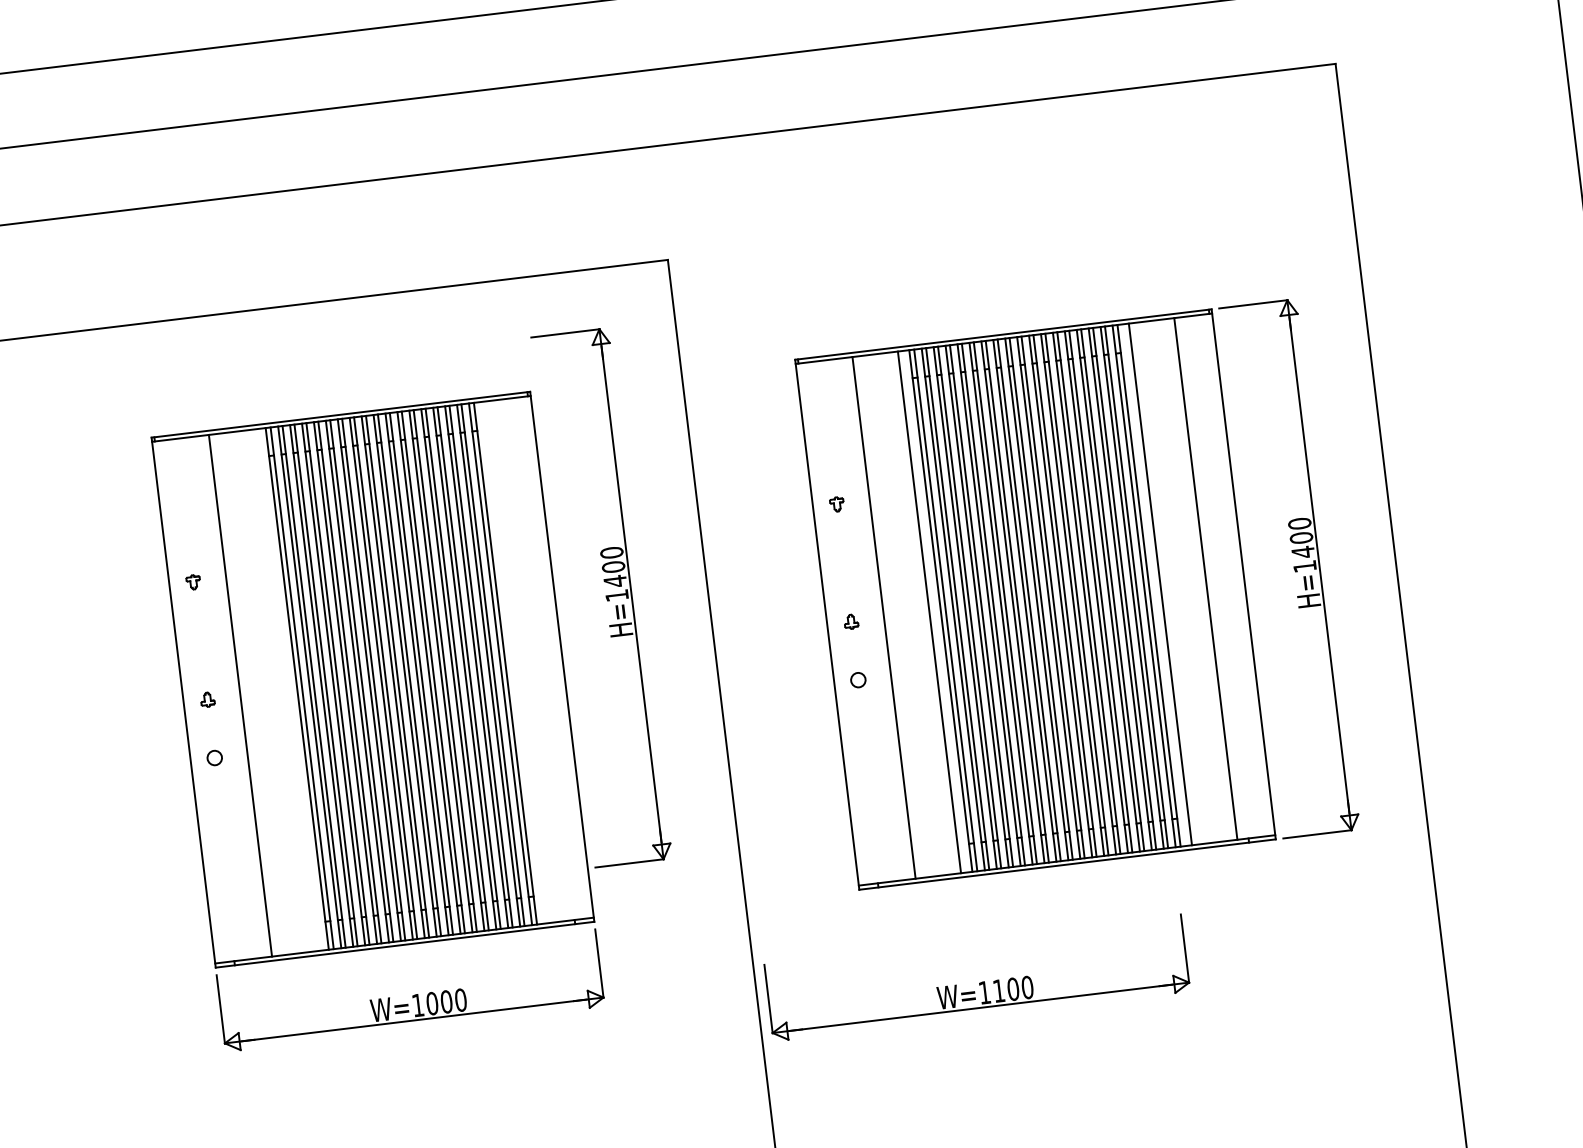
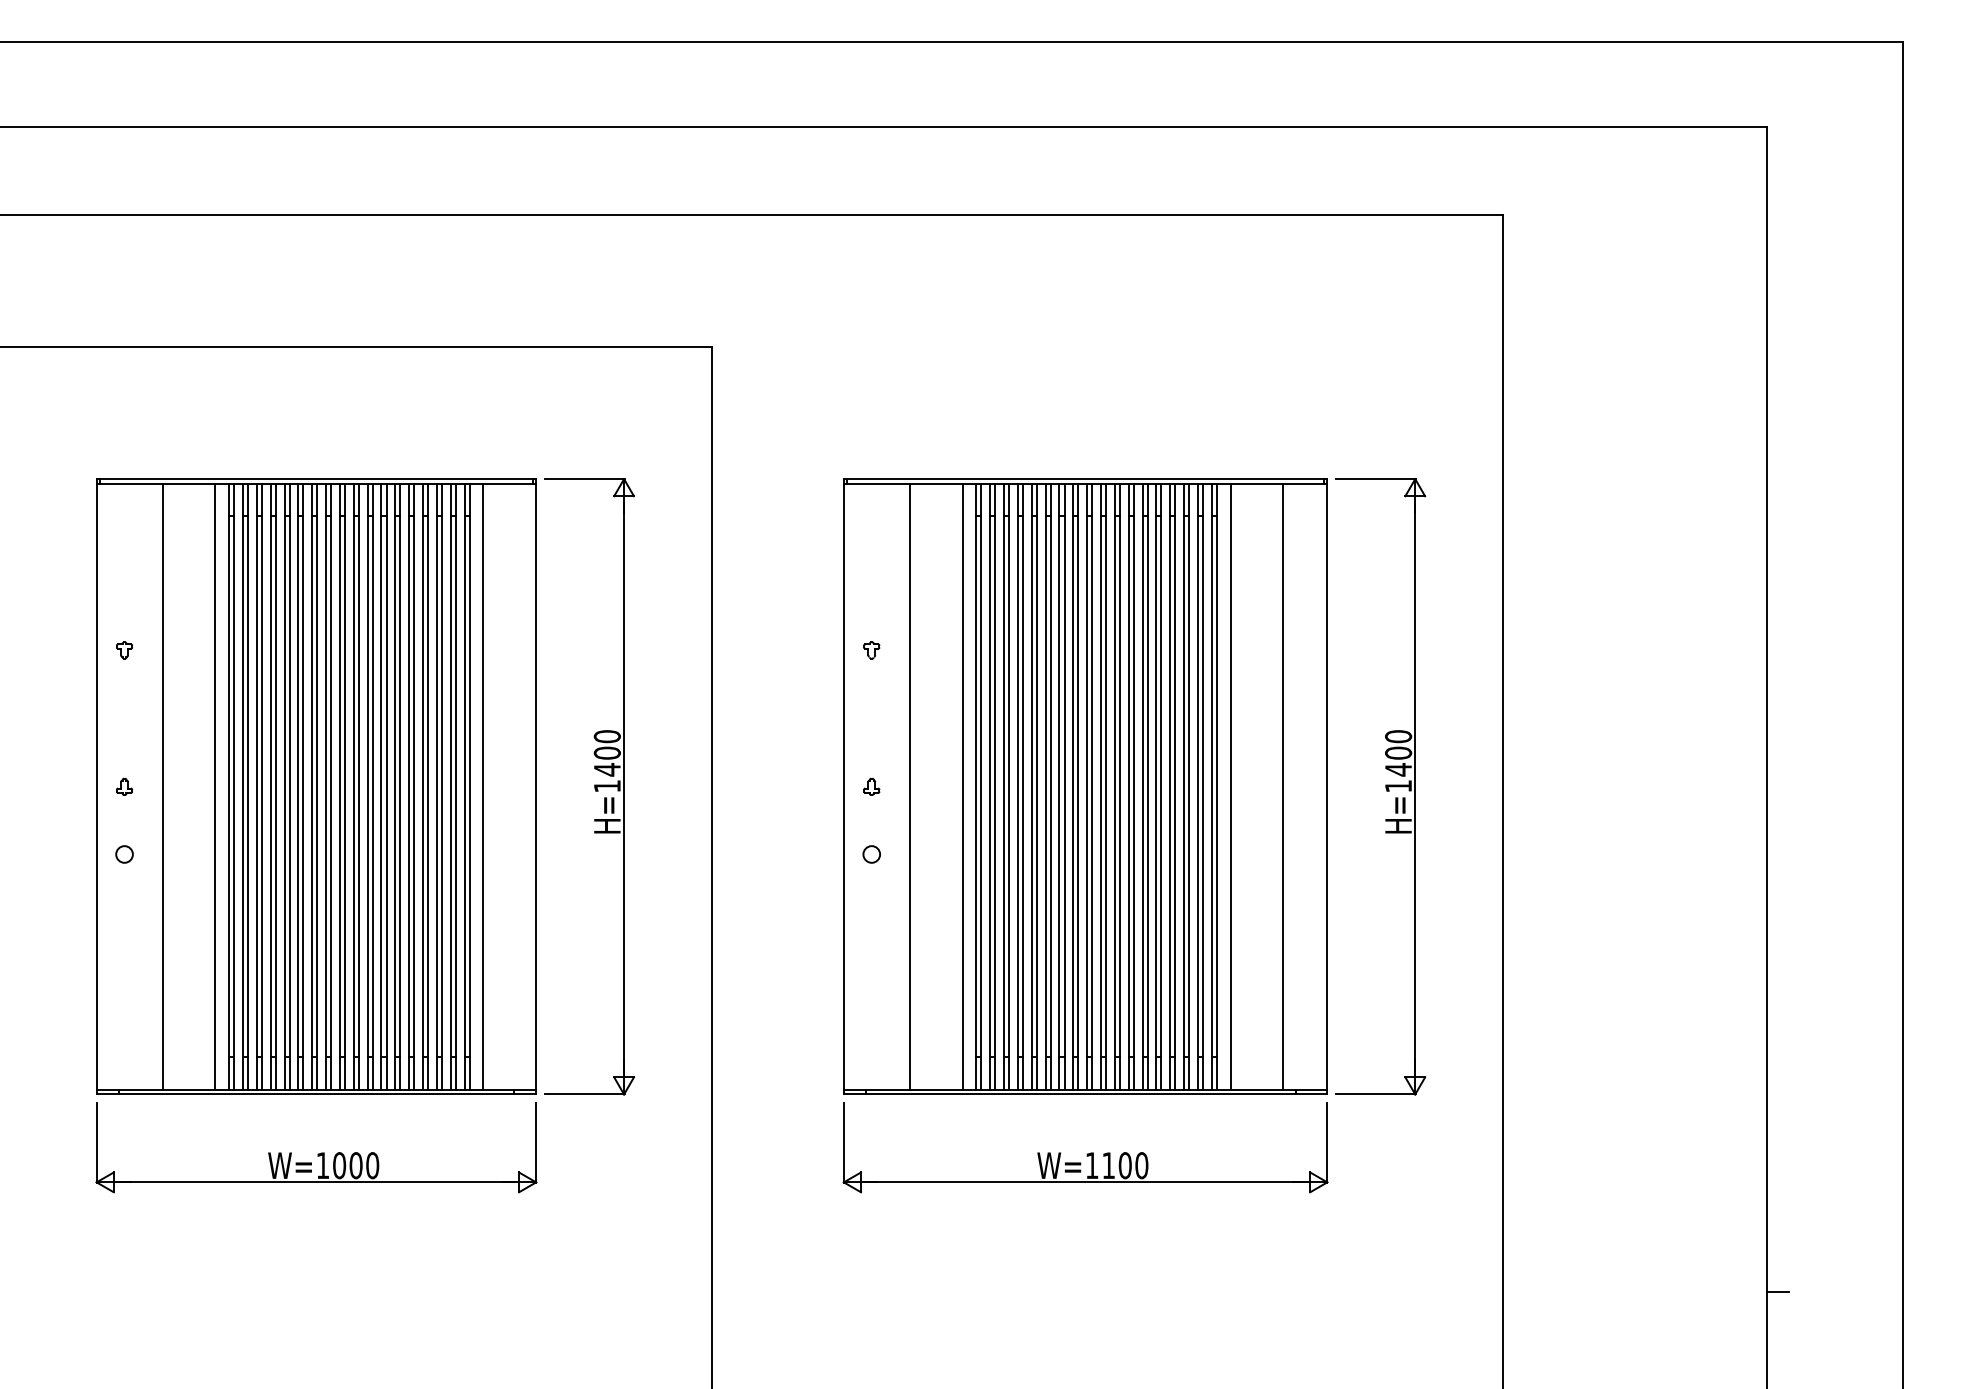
part: (601, 597) -> (589, 786), moved
line: (516, 662) -> (483, 786), added
line: (286, 690) -> (215, 786), added
part: (979, 982) -> (1087, 1153), moved

